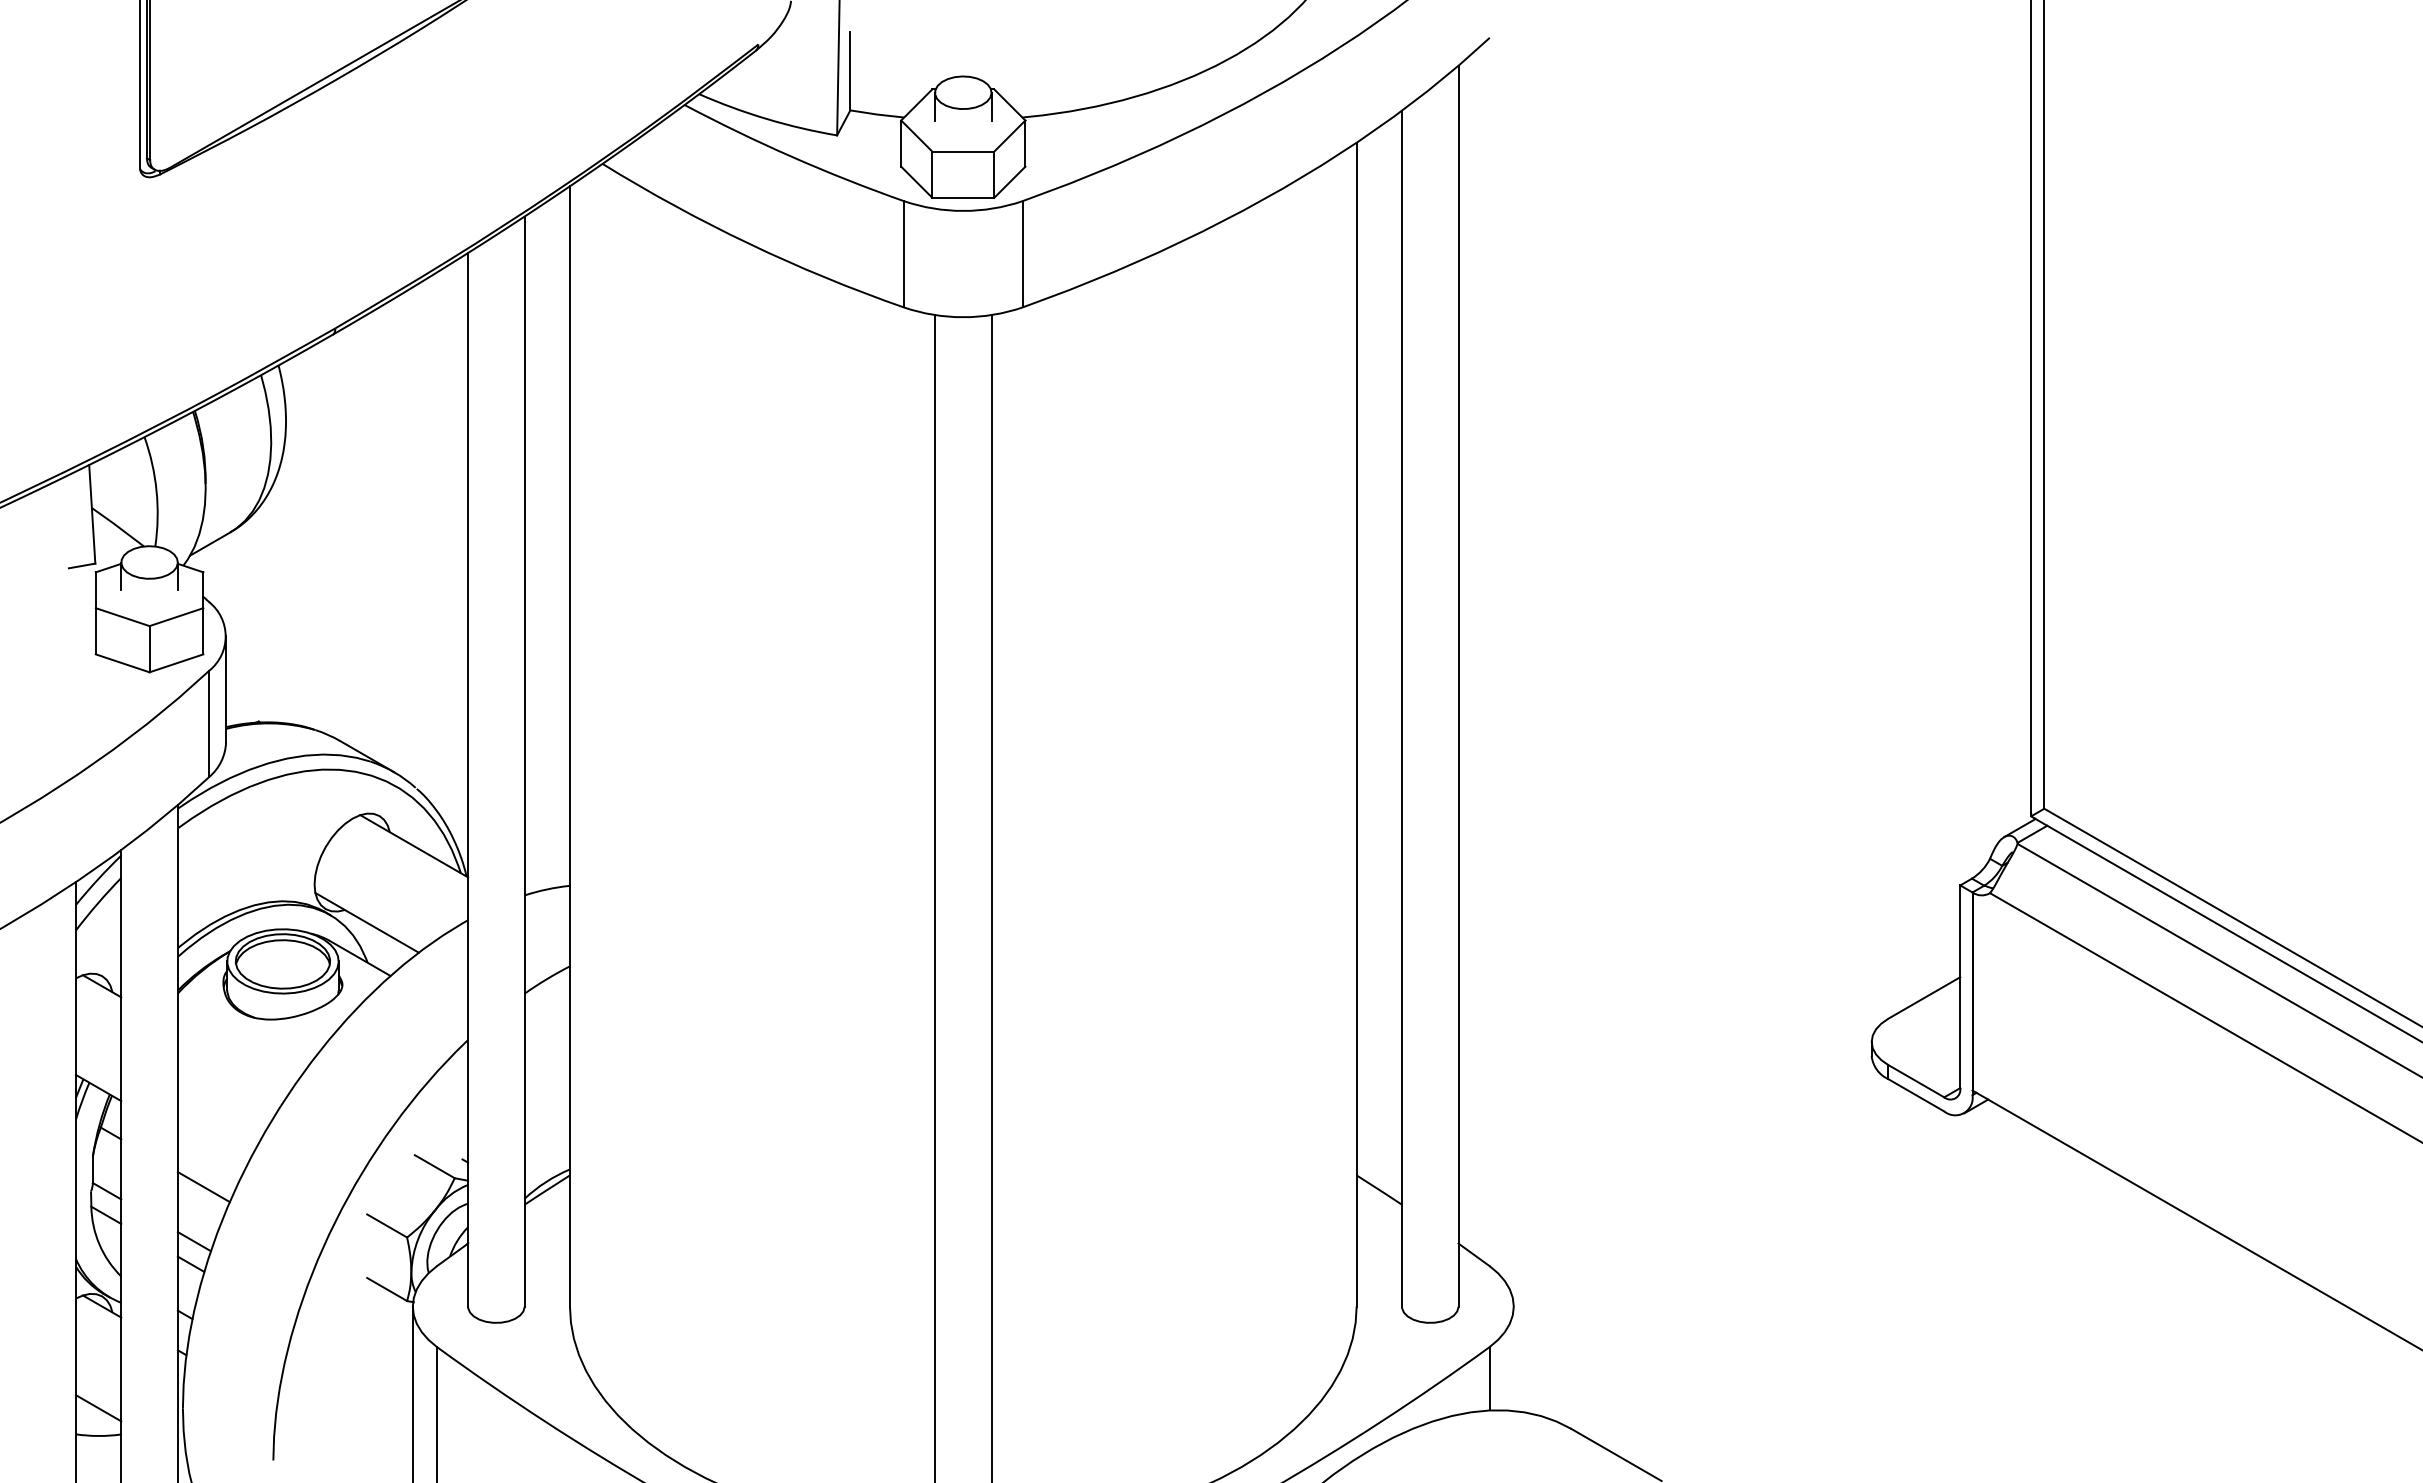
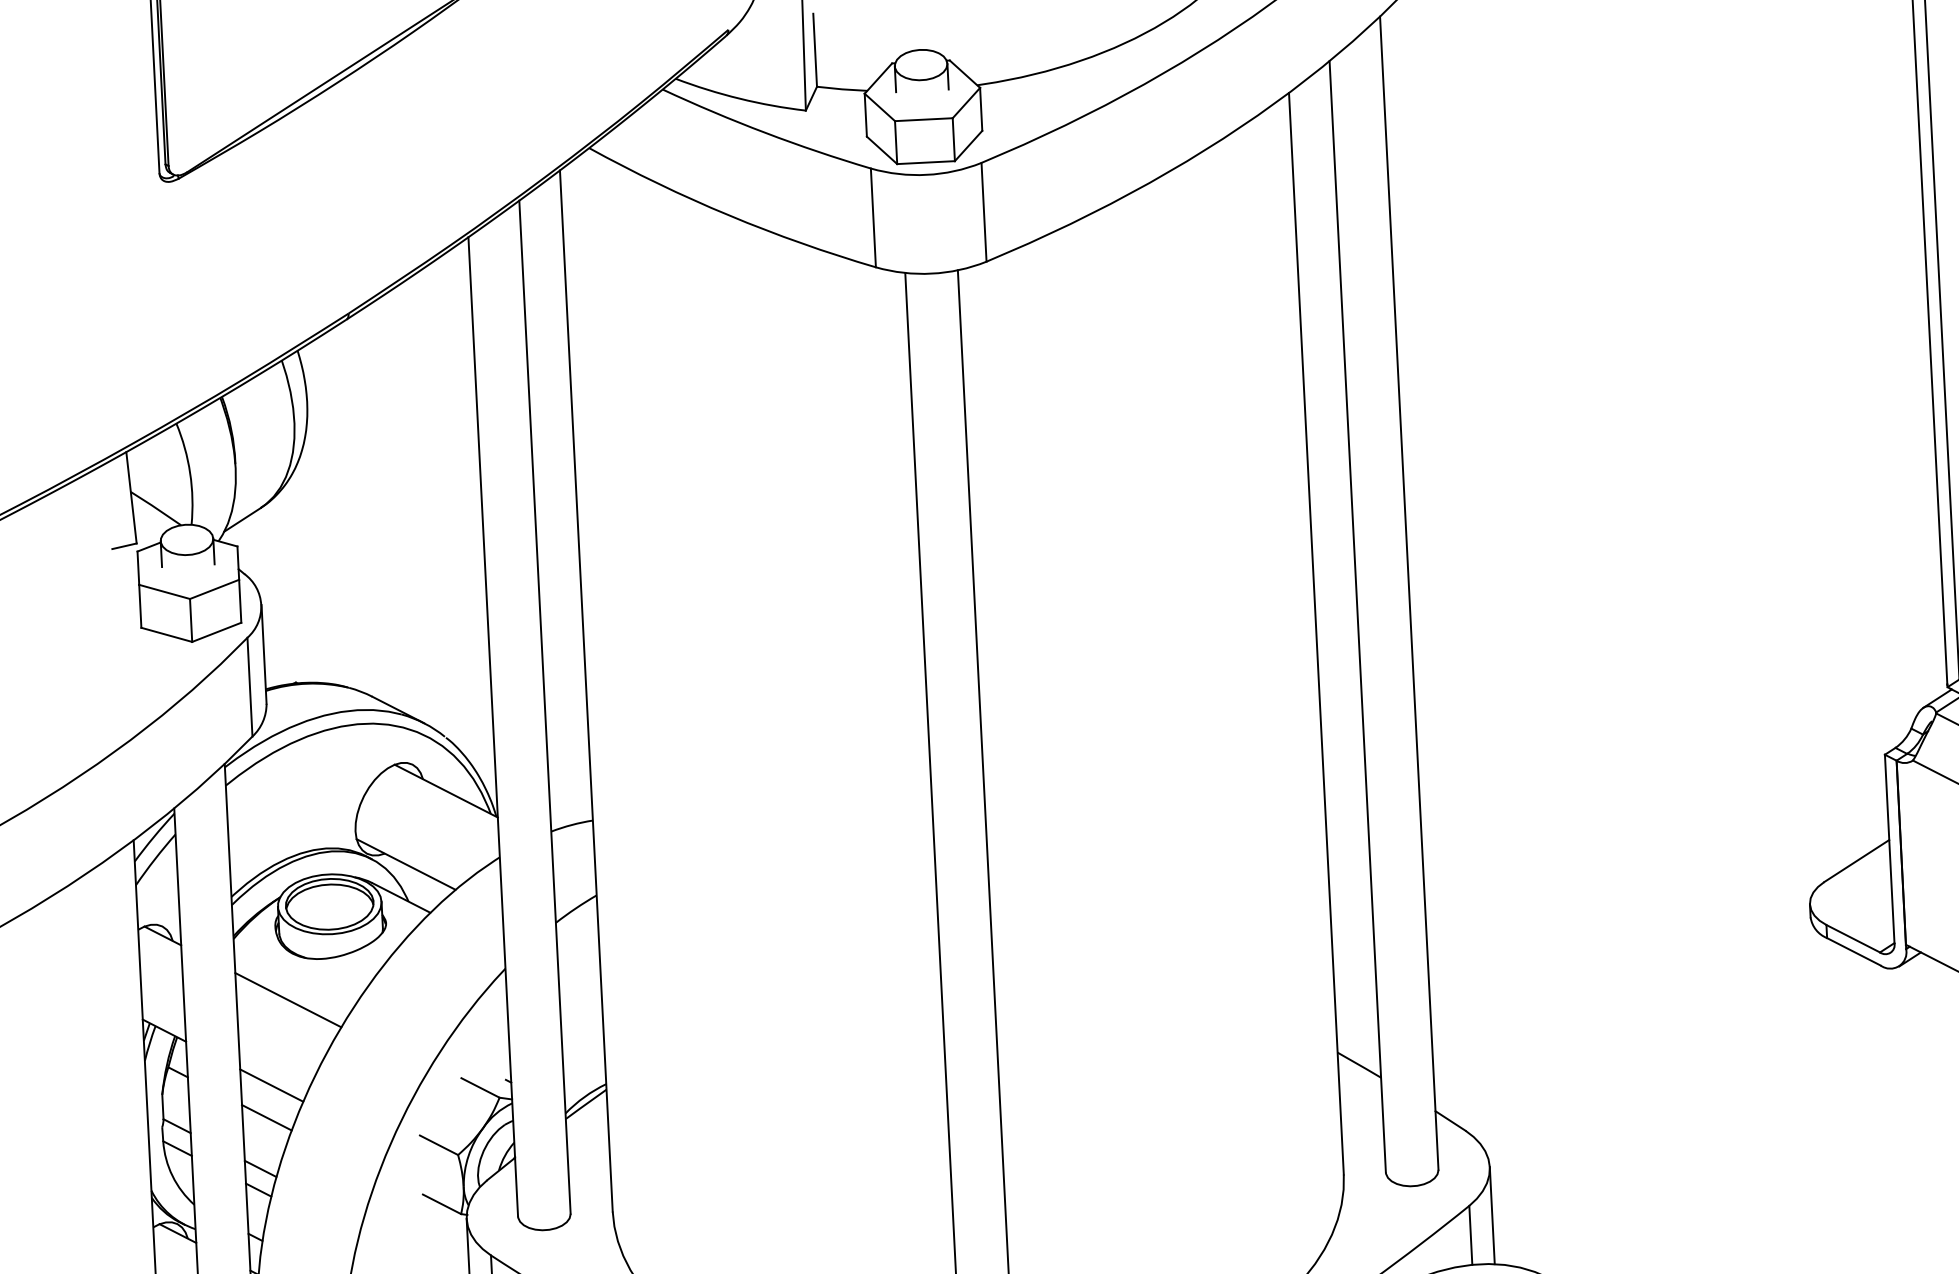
line: (232, 1062) -> (287, 1000), added
line: (210, 1152) -> (271, 1085), added
line: (1513, 1358) -> (1491, 1215), added

